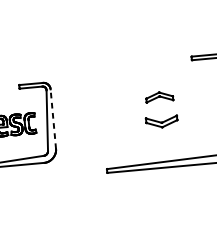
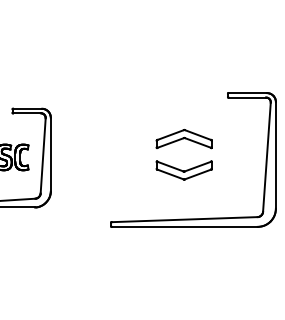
part: (159, 97) -> (183, 139), size x1.67
line: (53, 119) -> (50, 154), dashed -> solid
part: (161, 122) -> (183, 170), size x1.43

